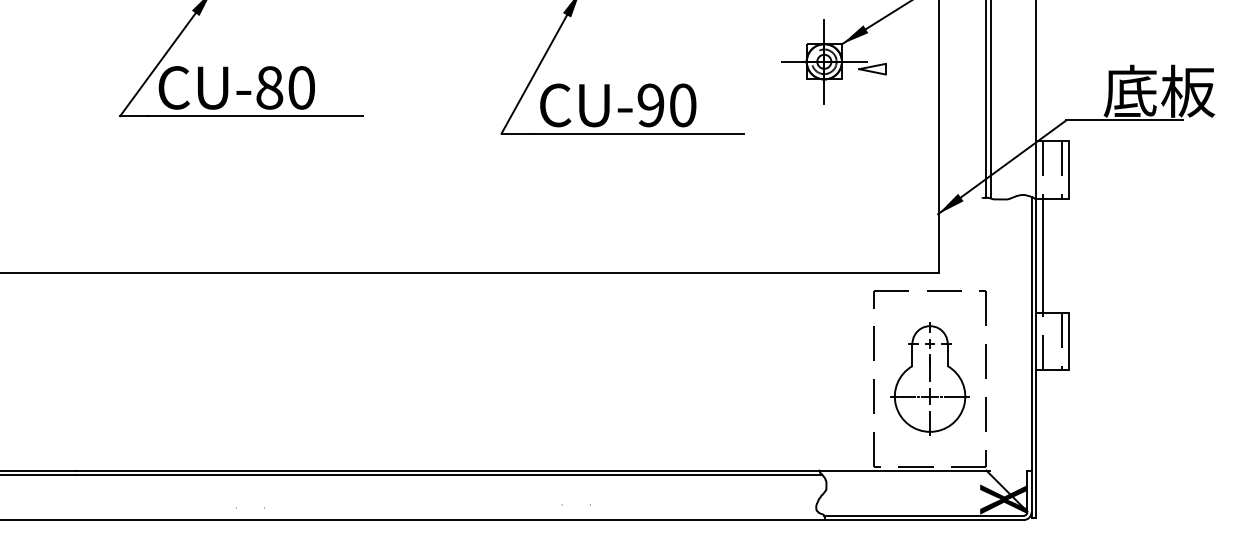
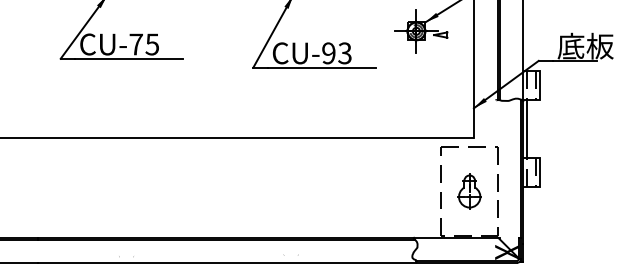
text: (285, 87) -> (144, 44), CU-80 -> CU-75
text: (681, 105) -> (344, 53), CU-90 -> CU-93
part: (929, 378) -> (469, 191), size x0.6

